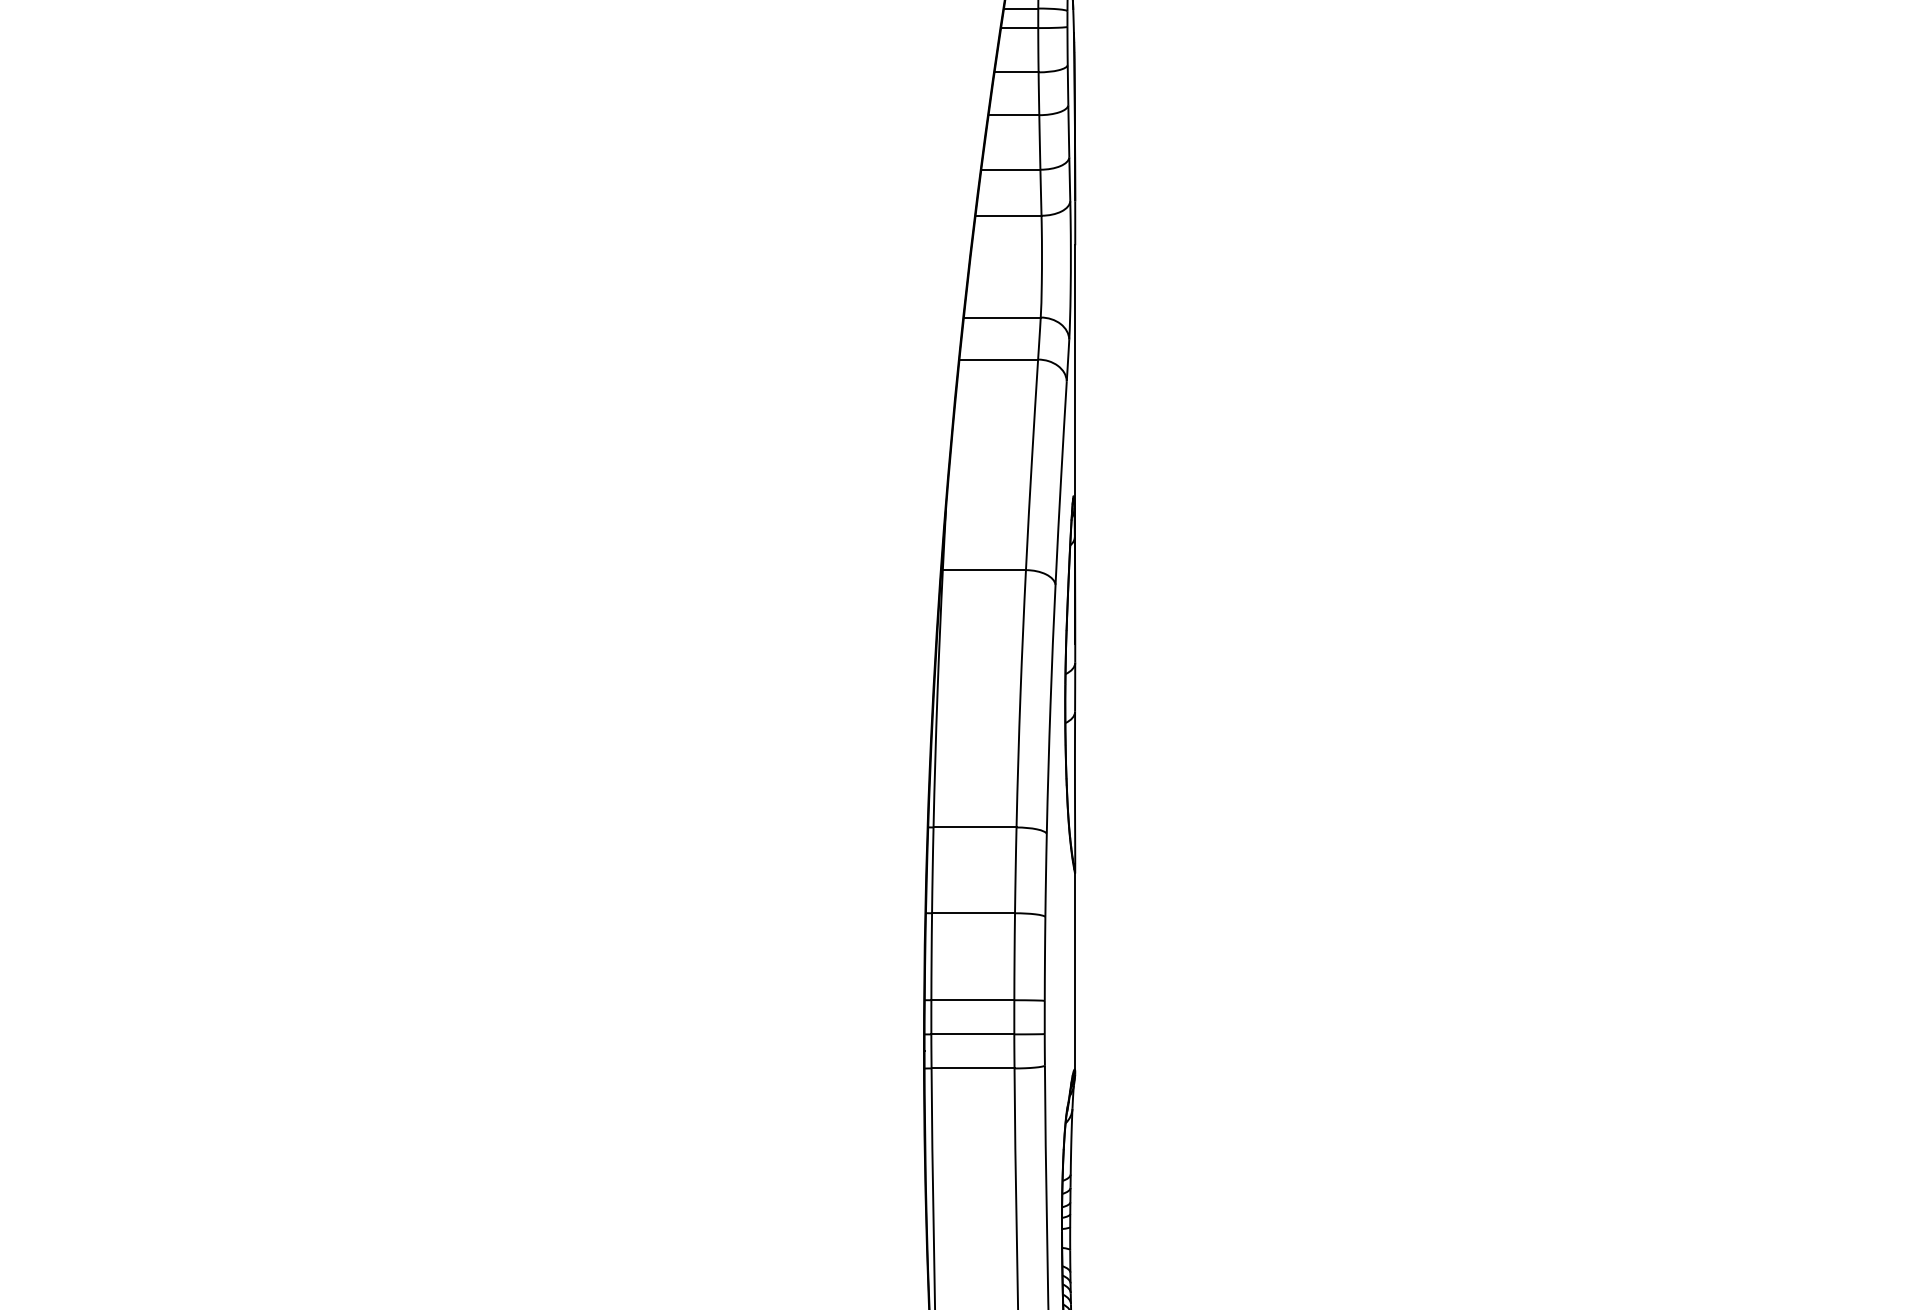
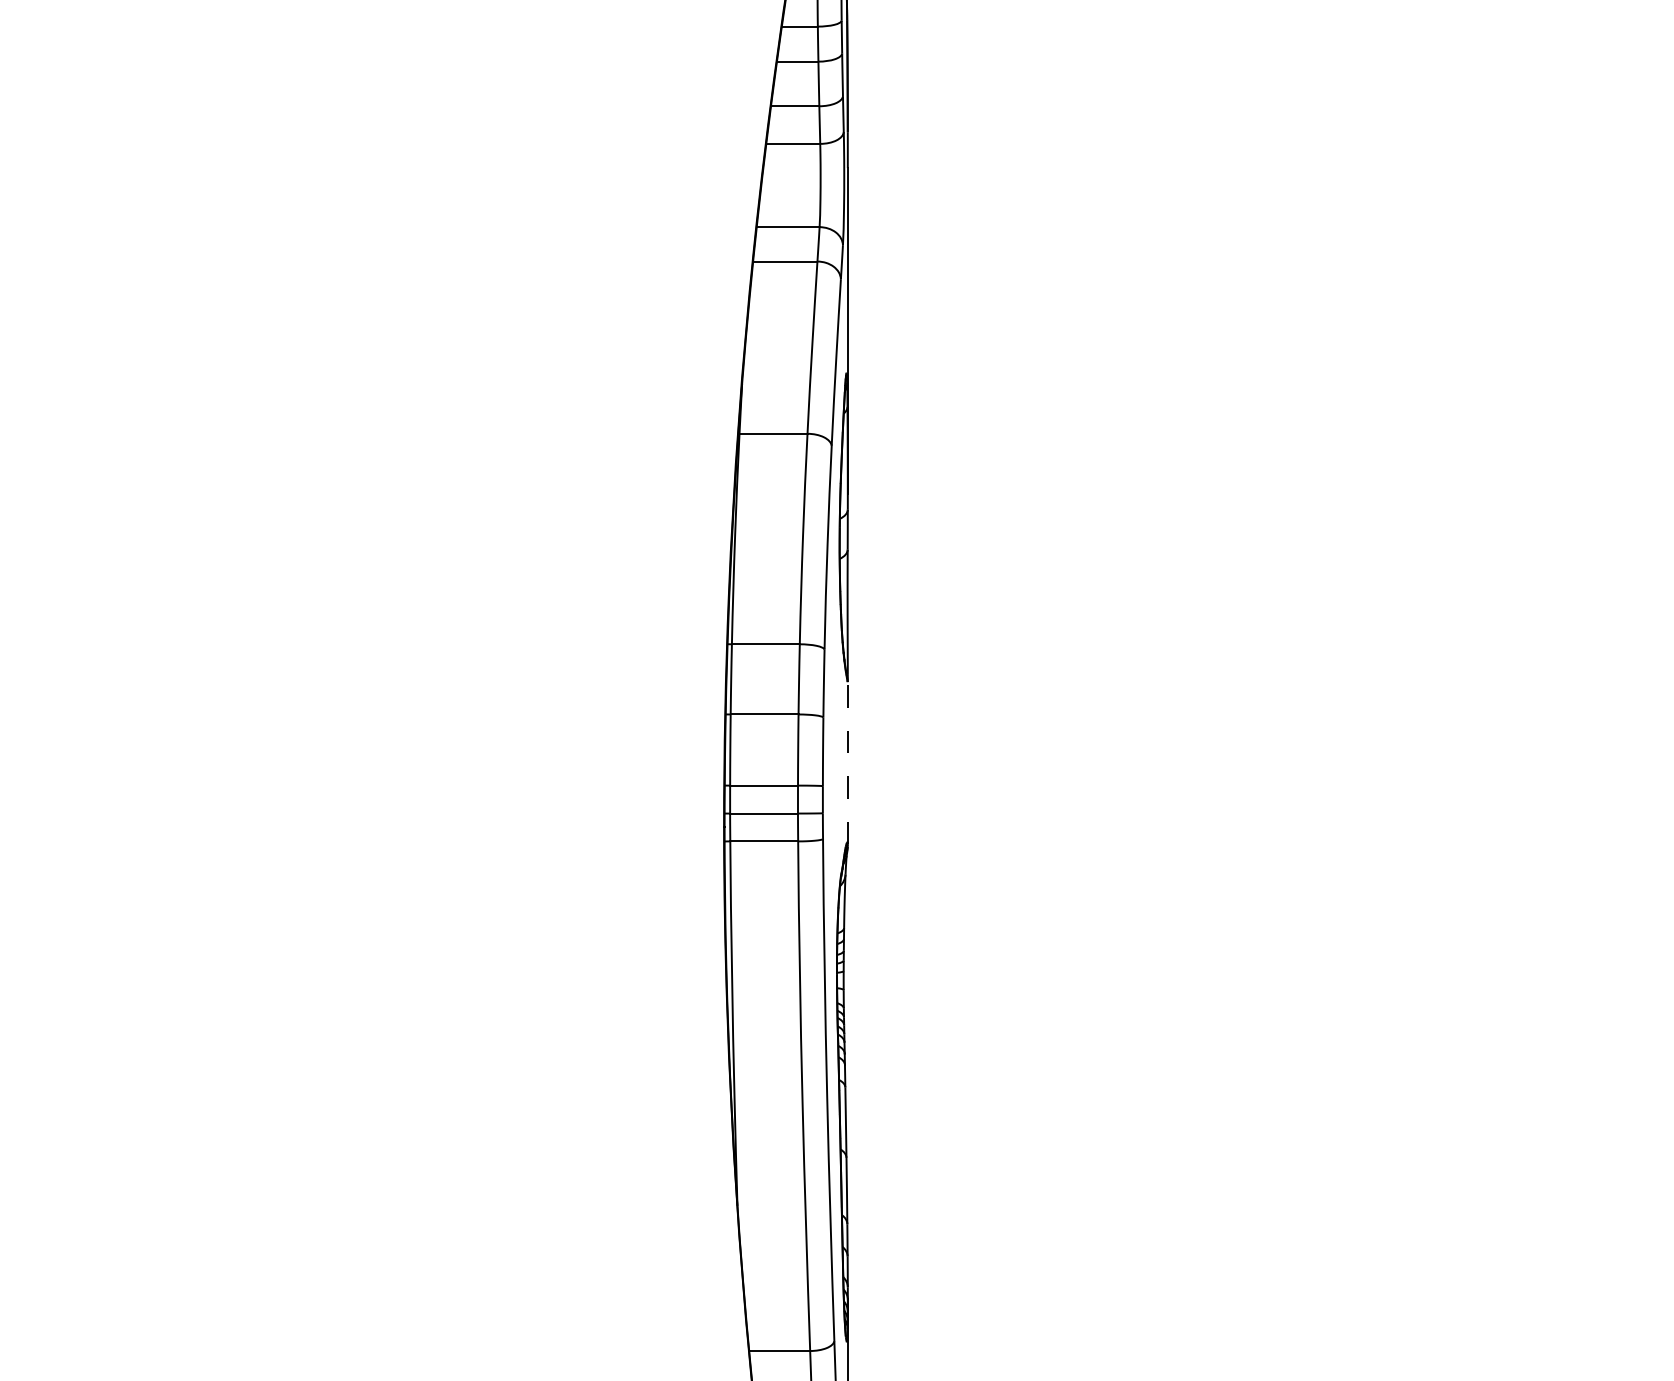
line: (1074, 967) -> (847, 758), solid -> dashed

